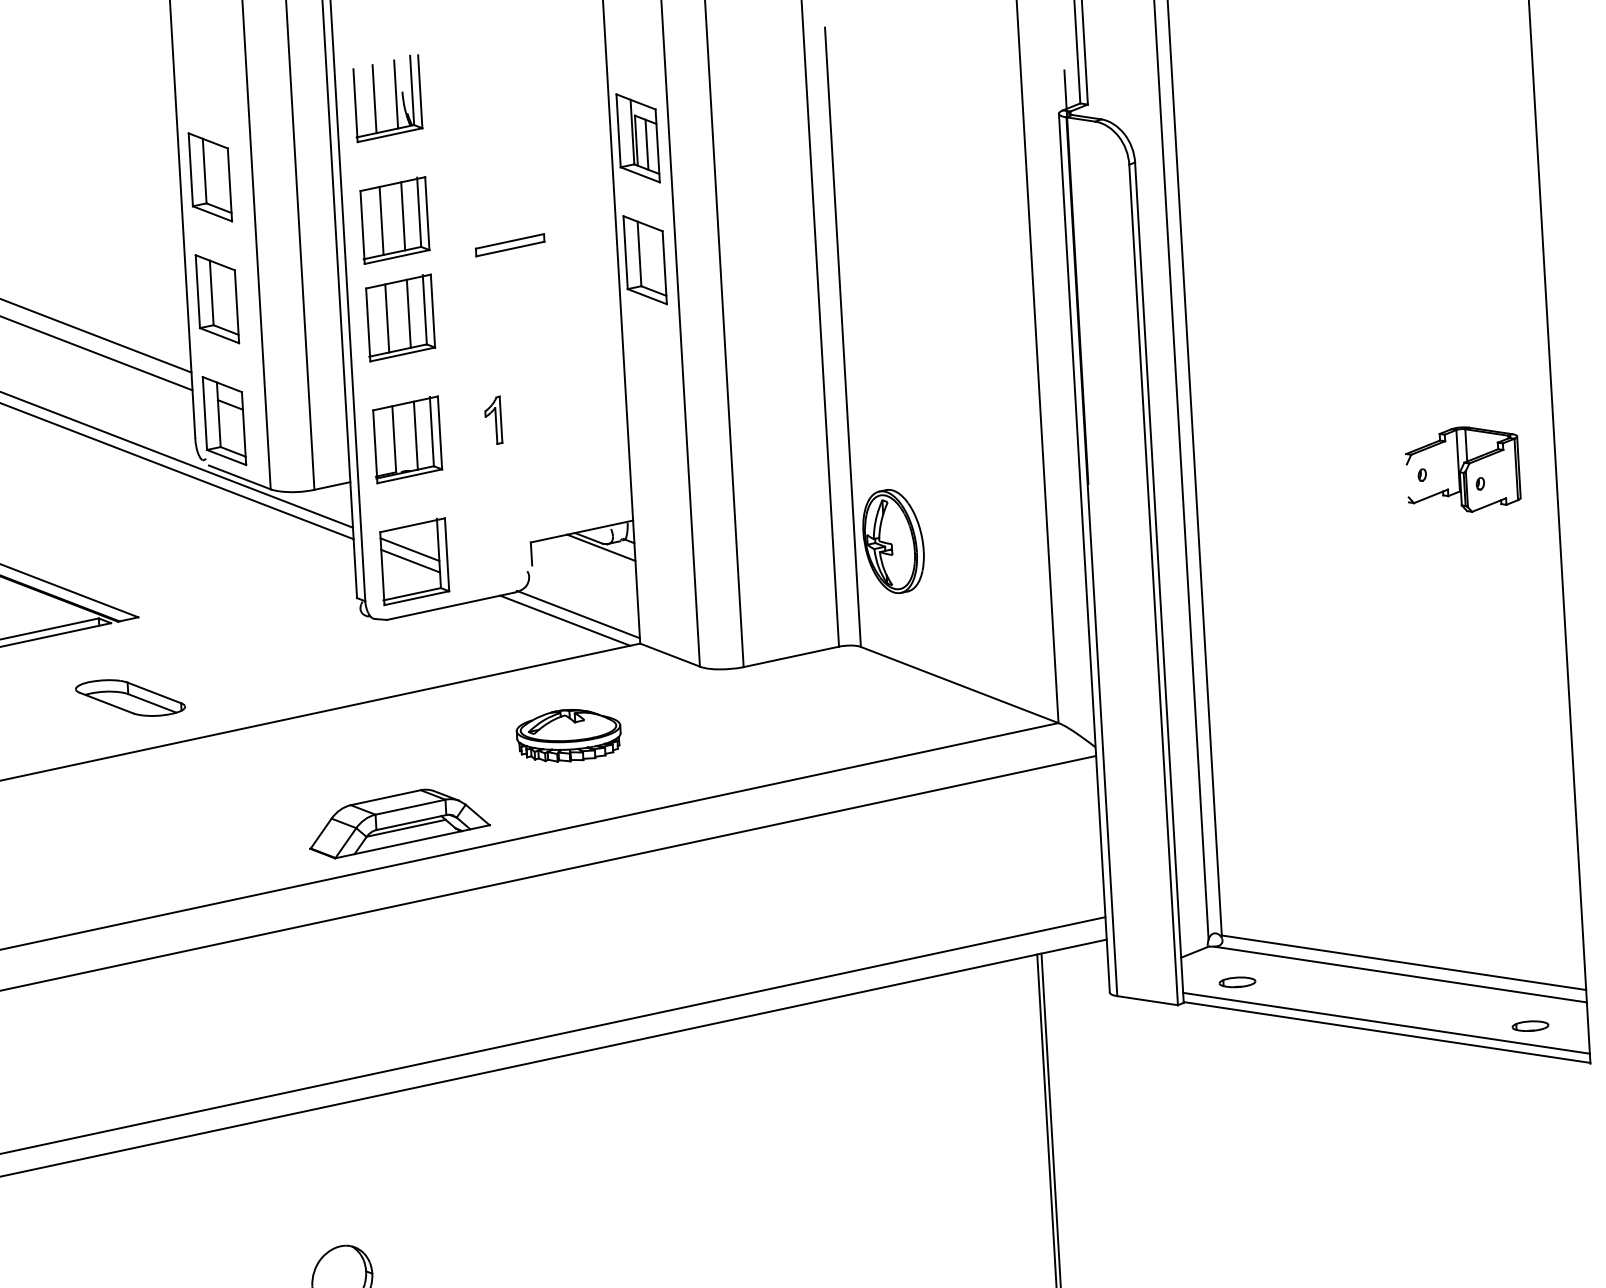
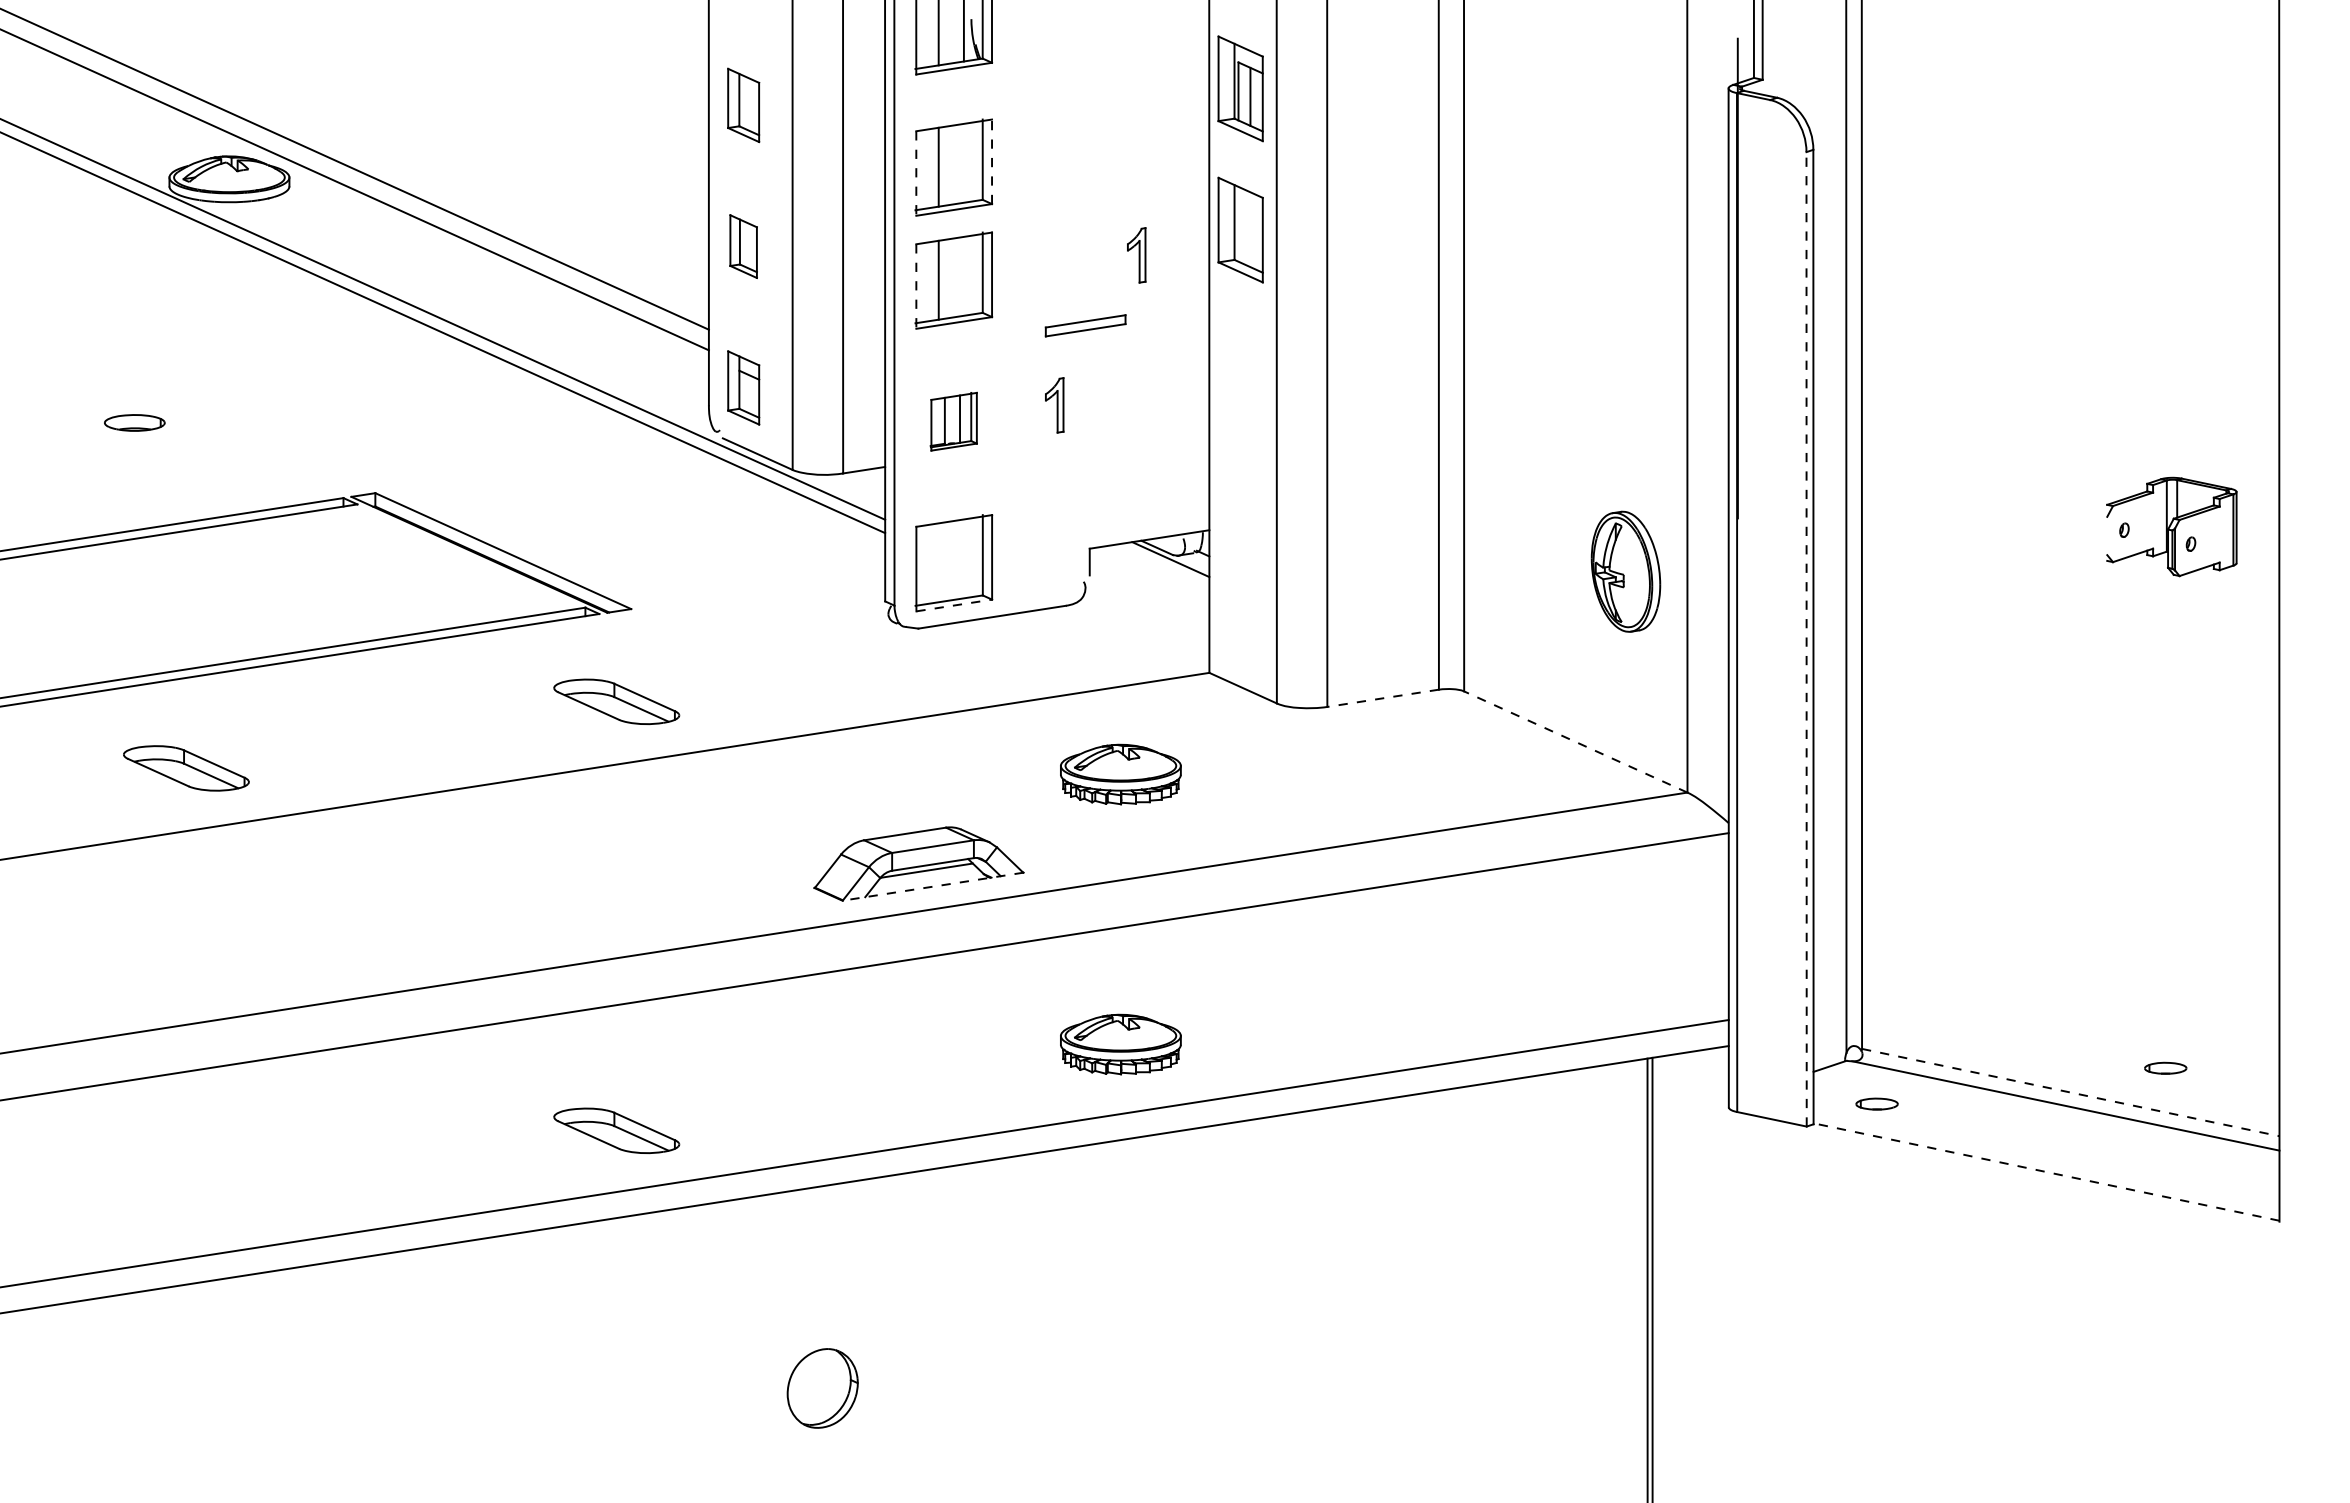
part: (210, 177) -> (743, 105), size x0.7
line: (427, 213) -> (992, 161), solid -> dashed
line: (402, 215) -> (963, 162), removed
line: (362, 228) -> (916, 174), solid -> dashed
part: (510, 244) -> (1085, 325), moved
part: (556, 287) -> (1136, 255), added
part: (217, 299) -> (743, 246), size x0.6
line: (408, 313) -> (963, 275), removed
line: (368, 325) -> (916, 287), solid -> dashed
part: (224, 420) -> (743, 387), size x0.7
part: (407, 439) -> (953, 421), size x0.6
part: (893, 541) -> (1625, 571), moved
line: (409, 549) -> (949, 548), removed
line: (410, 561) -> (949, 562), removed
line: (1153, 584) -> (1806, 638), solid -> dashed
line: (417, 598) -> (954, 605), solid -> dashed
line: (578, 613) -> (1139, 634), removed
line: (564, 620) -> (1123, 641), removed
line: (790, 657) -> (1382, 698), solid -> dashed
line: (959, 685) -> (1575, 742), solid -> dashed
line: (412, 841) -> (933, 886), solid -> dashed
line: (1404, 962) -> (2071, 1092), solid -> dashed
part: (582, 968) -> (1120, 1044), added
line: (1386, 1023) -> (2046, 1161), removed
part: (1530, 1025) -> (2165, 1067), moved
line: (1387, 1032) -> (2046, 1172), solid -> dashed
part: (151, 1067) -> (616, 1130), added

